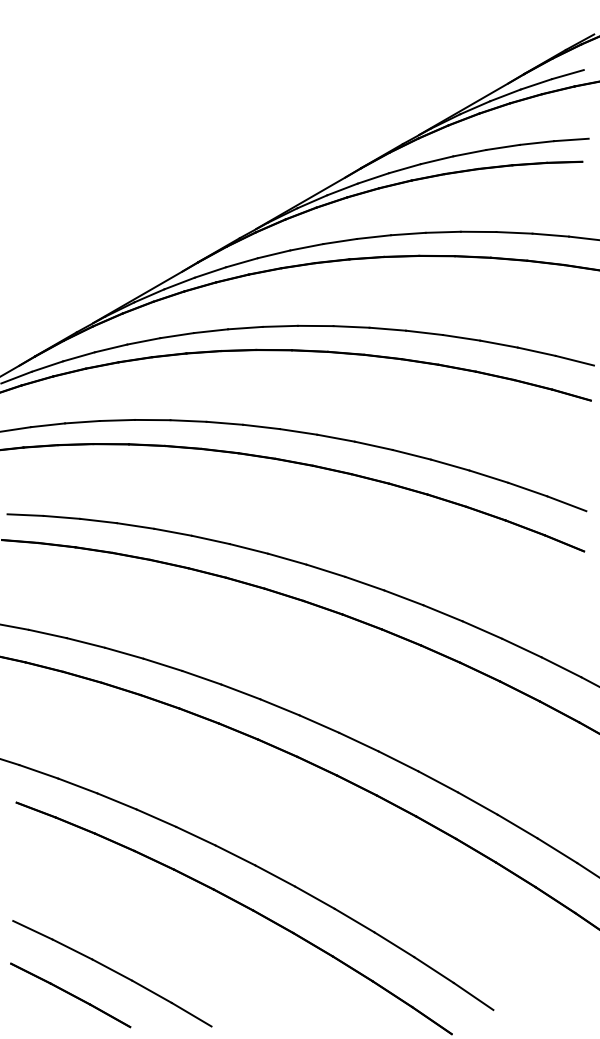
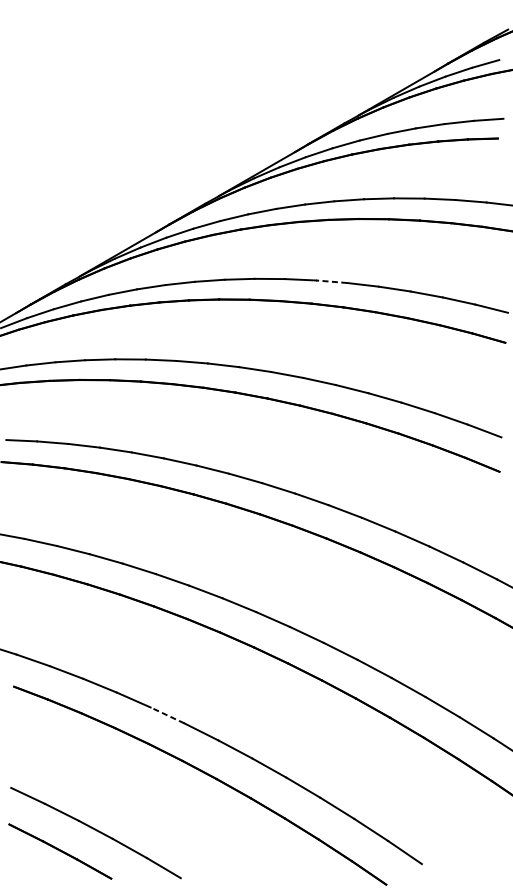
line: (387, 329) -> (331, 281), solid -> dashed
line: (195, 836) -> (167, 715), solid -> dashed

